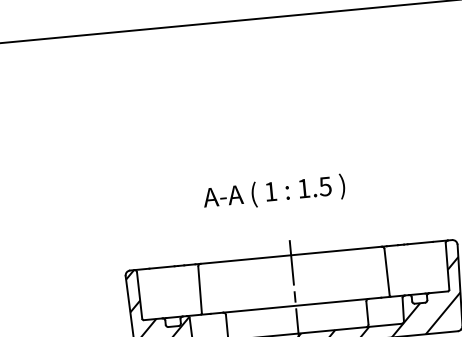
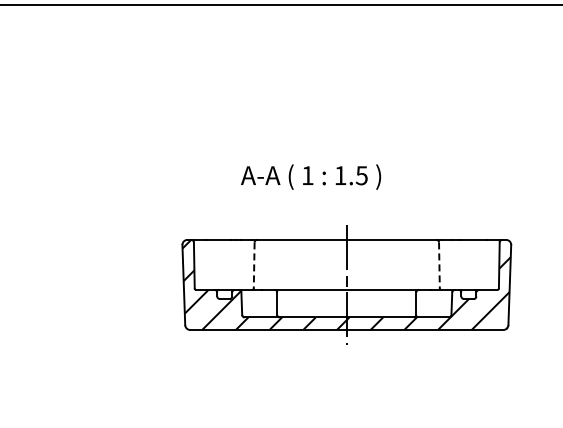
text: (274, 192) -> (311, 176), moved
line: (387, 273) -> (439, 266), solid -> dashed
line: (200, 290) -> (254, 266), solid -> dashed

